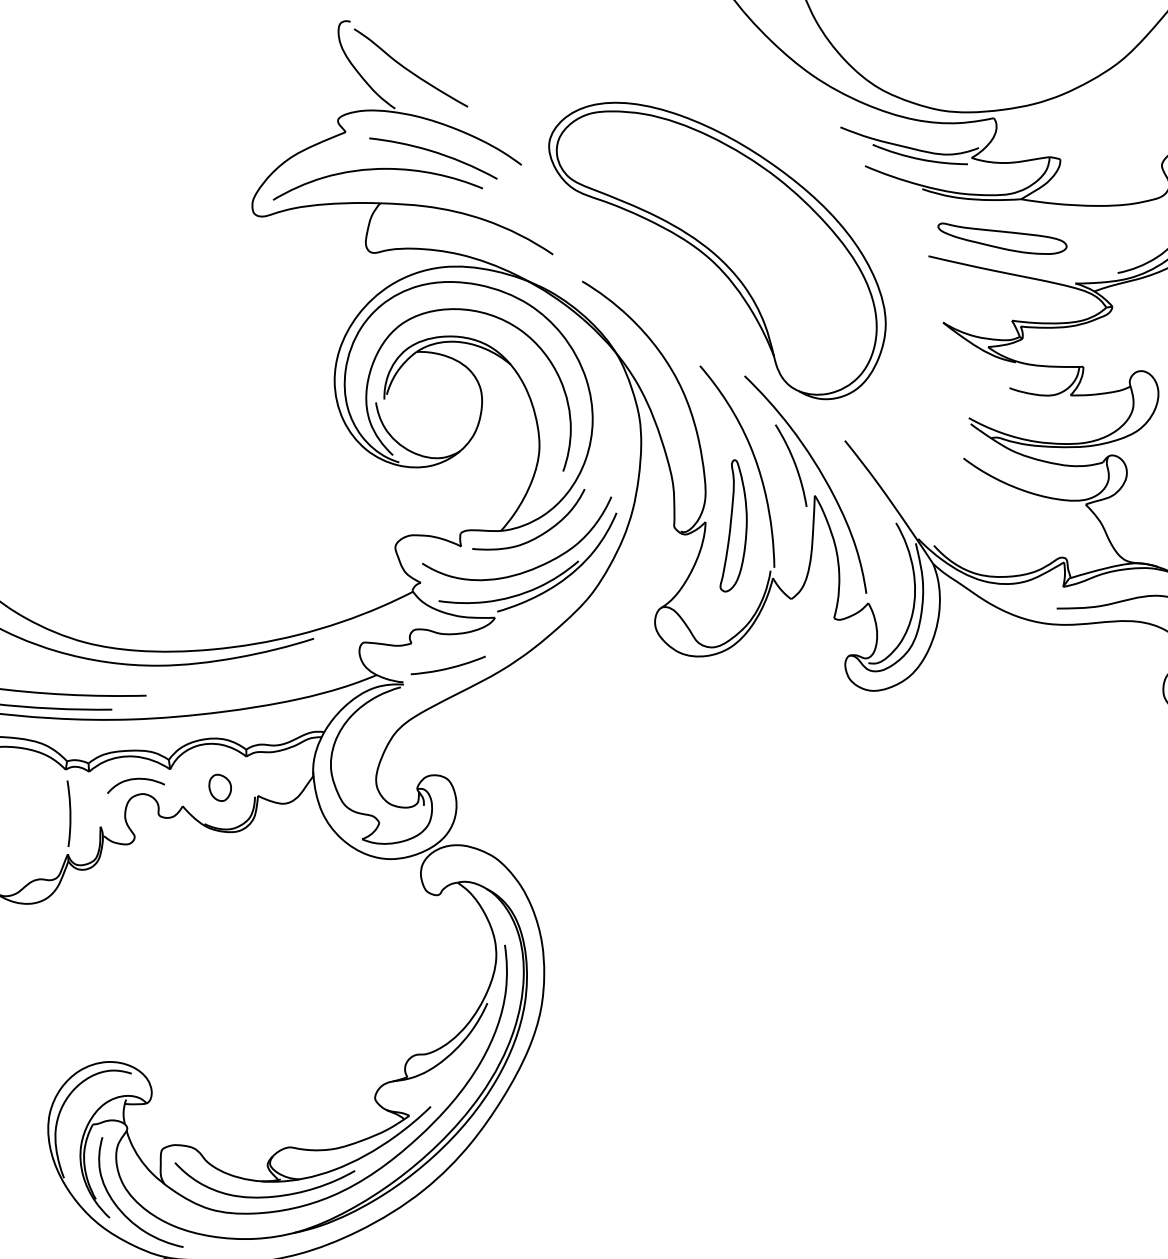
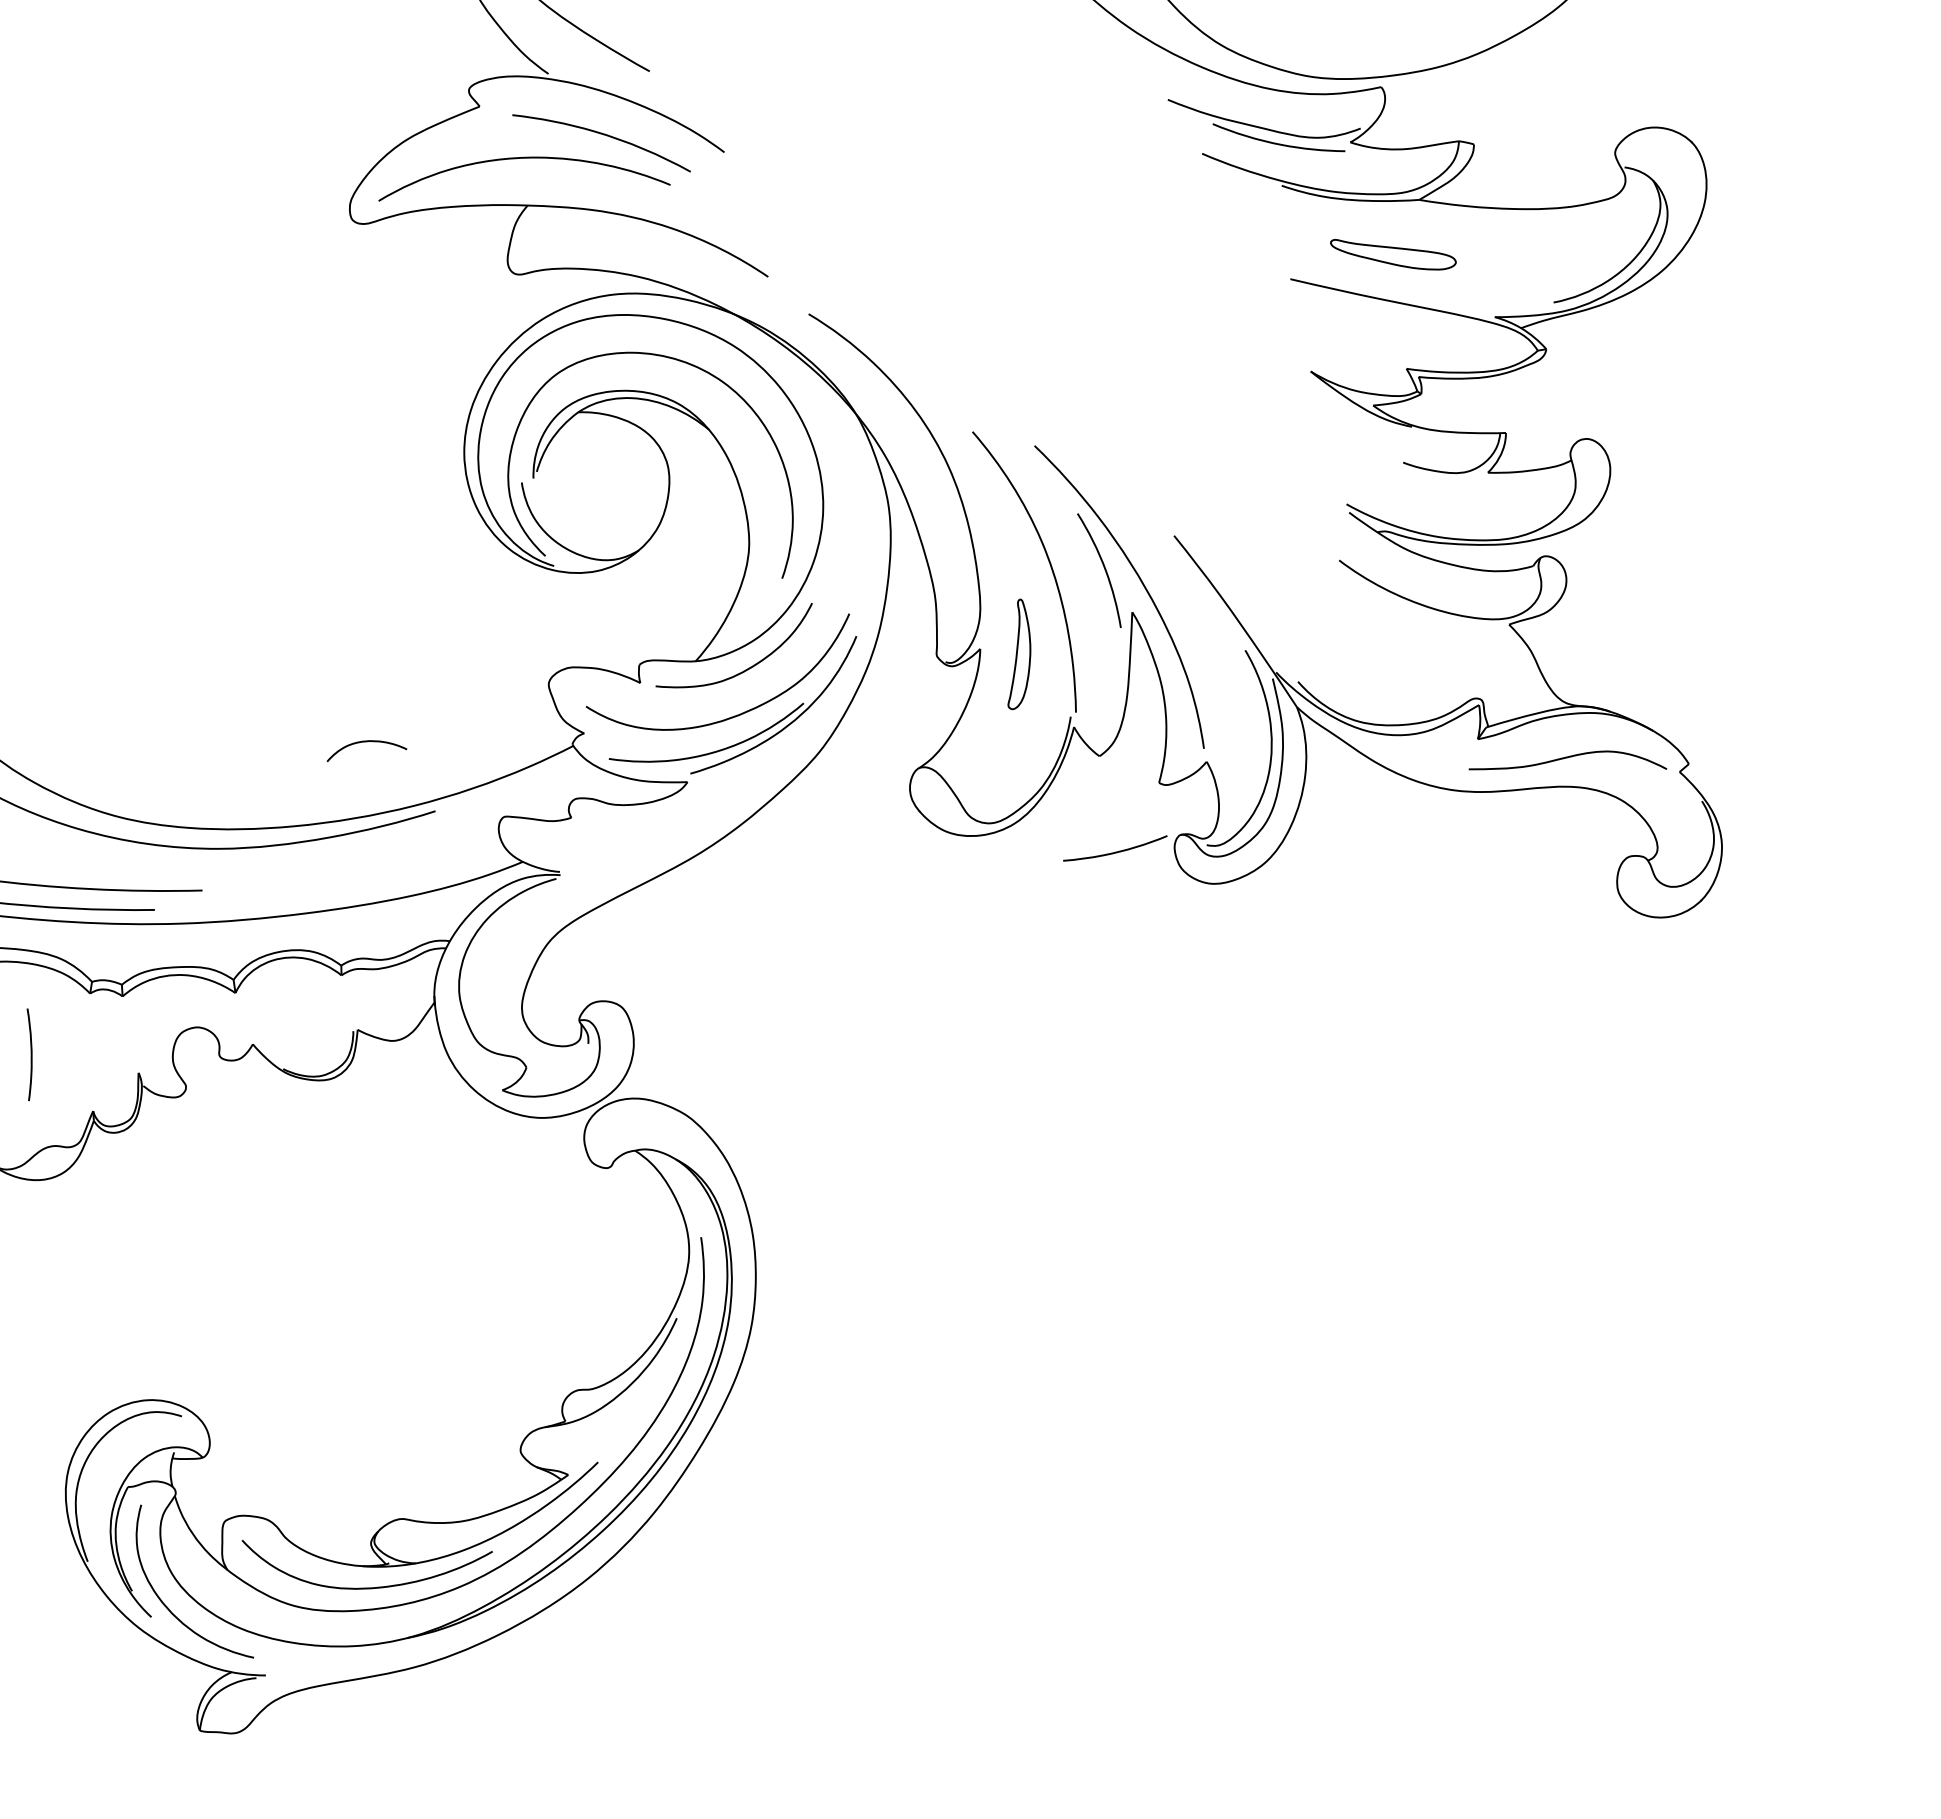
part: (1002, 238) -> (1393, 254), size x0.7
part: (717, 250) -> (996, 271), removed
part: (733, 526) -> (1019, 654), size x0.6
curve: (448, 667) -> (1115, 851), moved
curve: (135, 779) -> (366, 742), moved
part: (220, 787) -> (305, 1018), removed
curve: (69, 813) -> (30, 1054), moved

